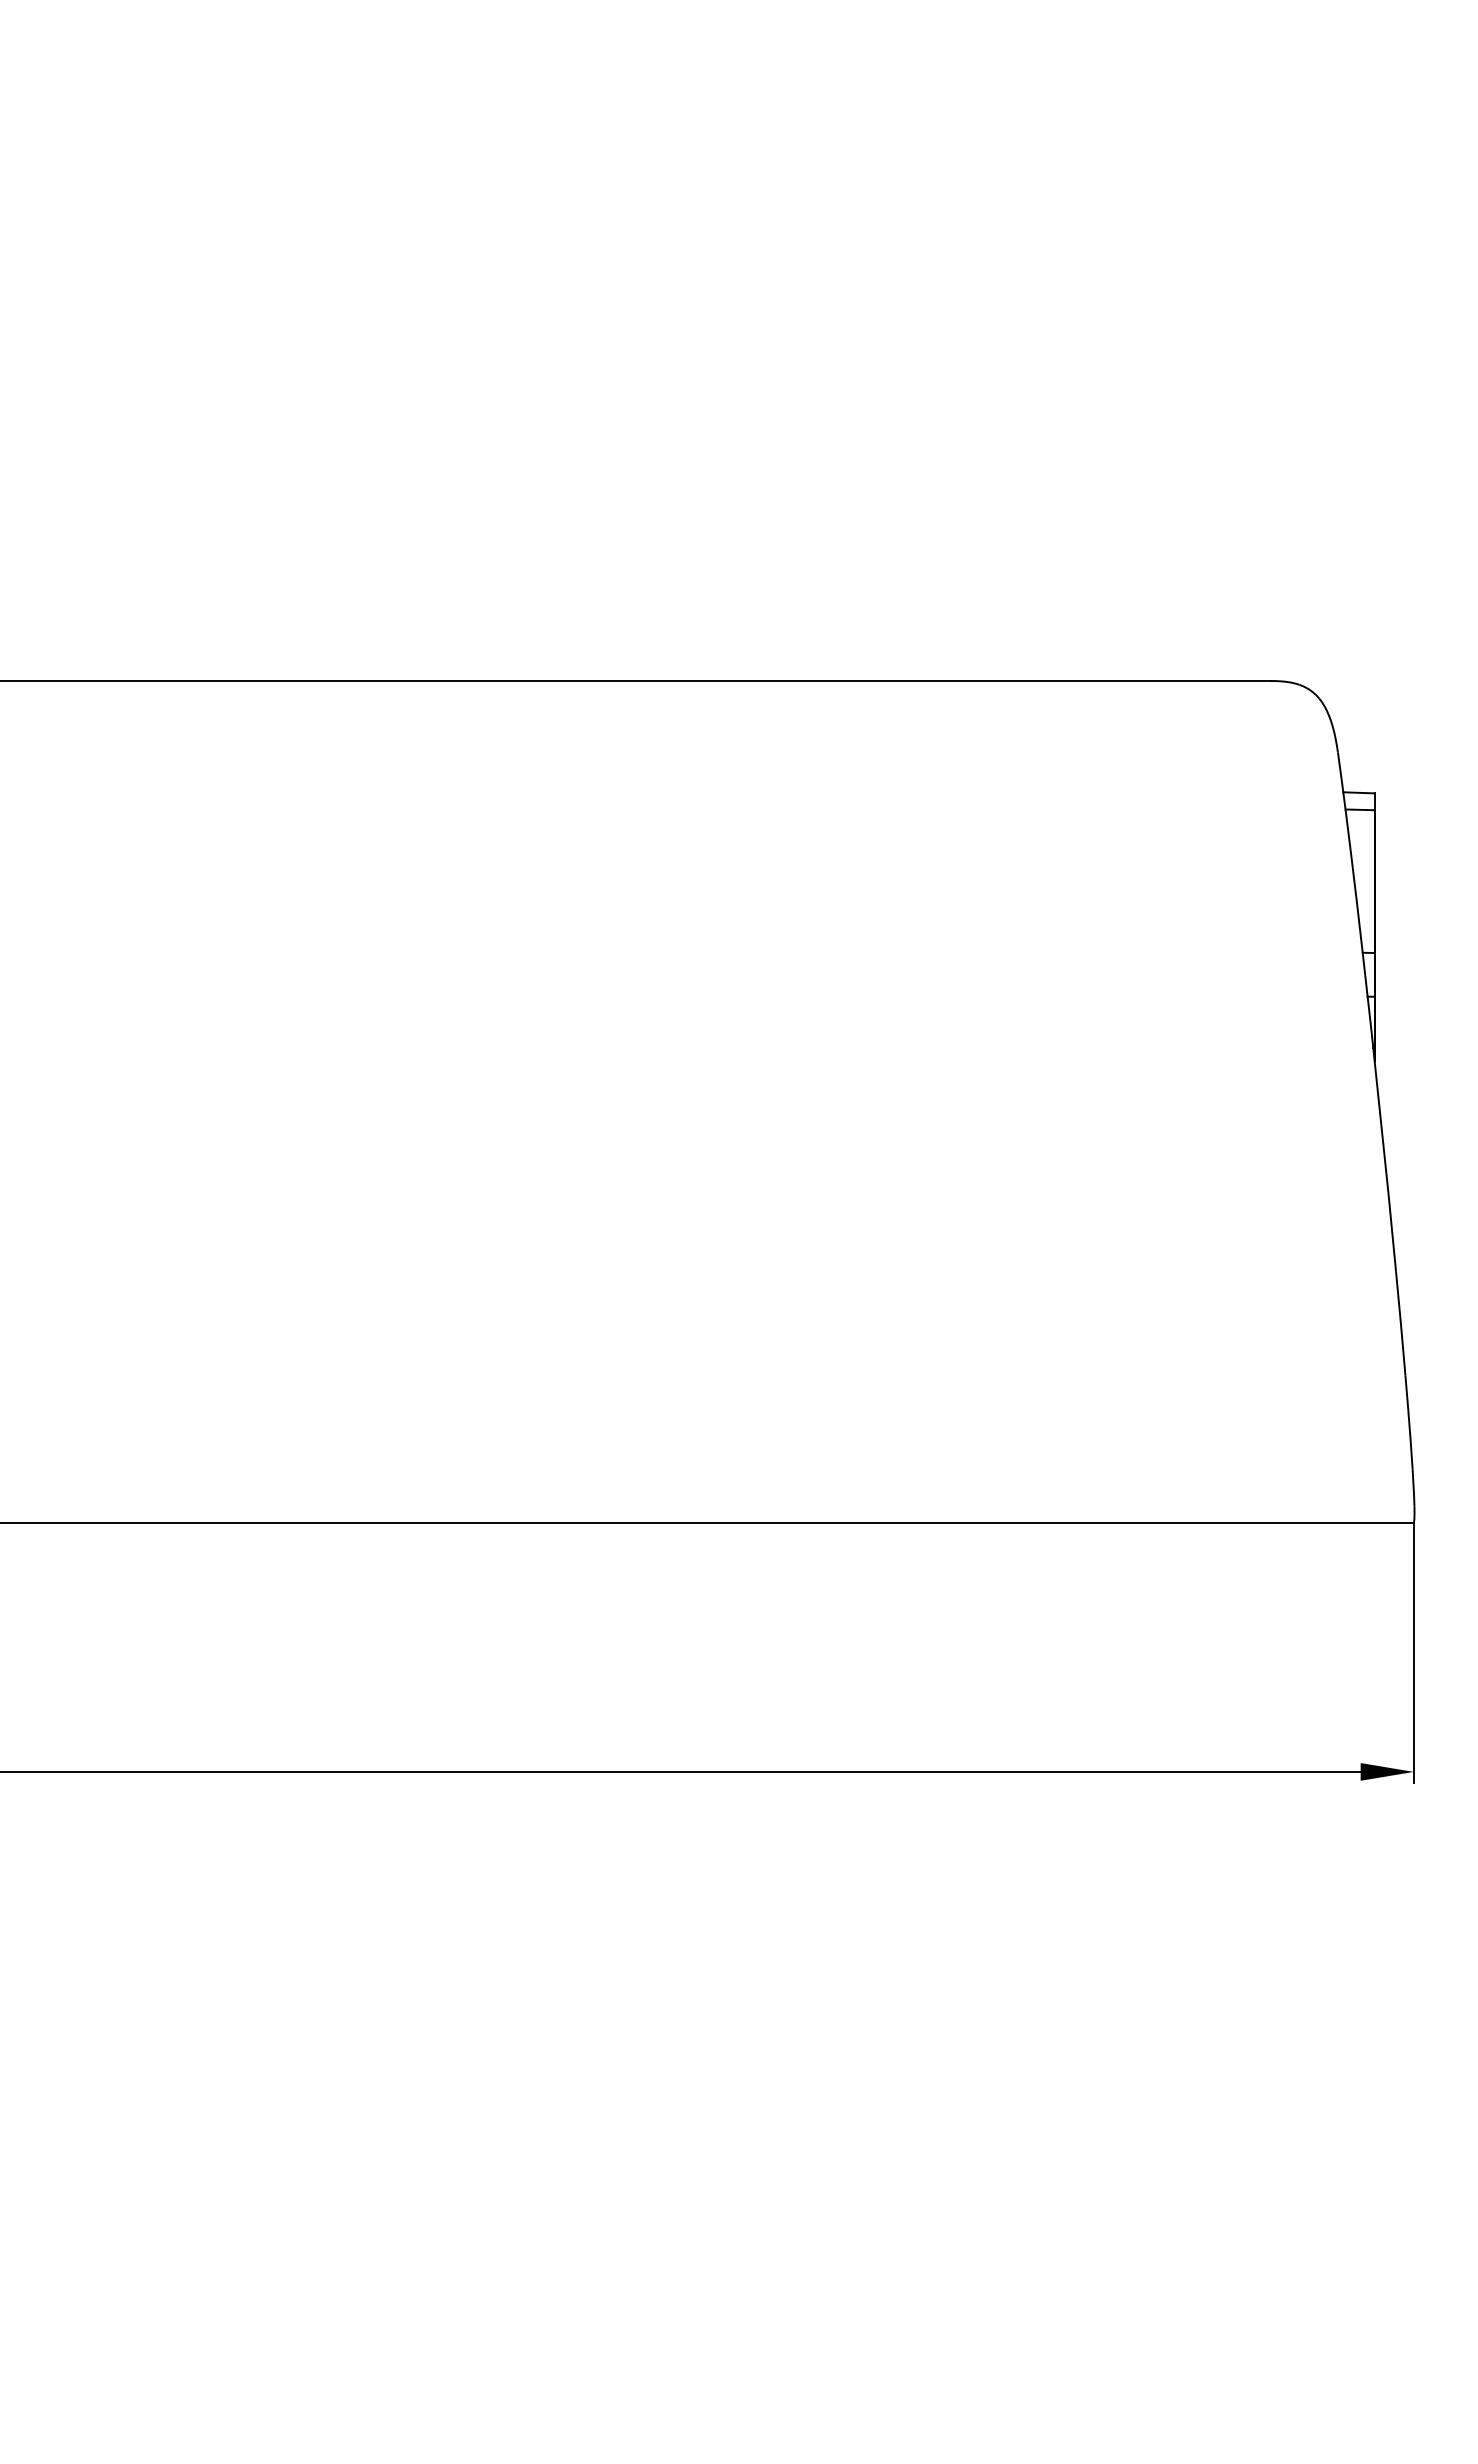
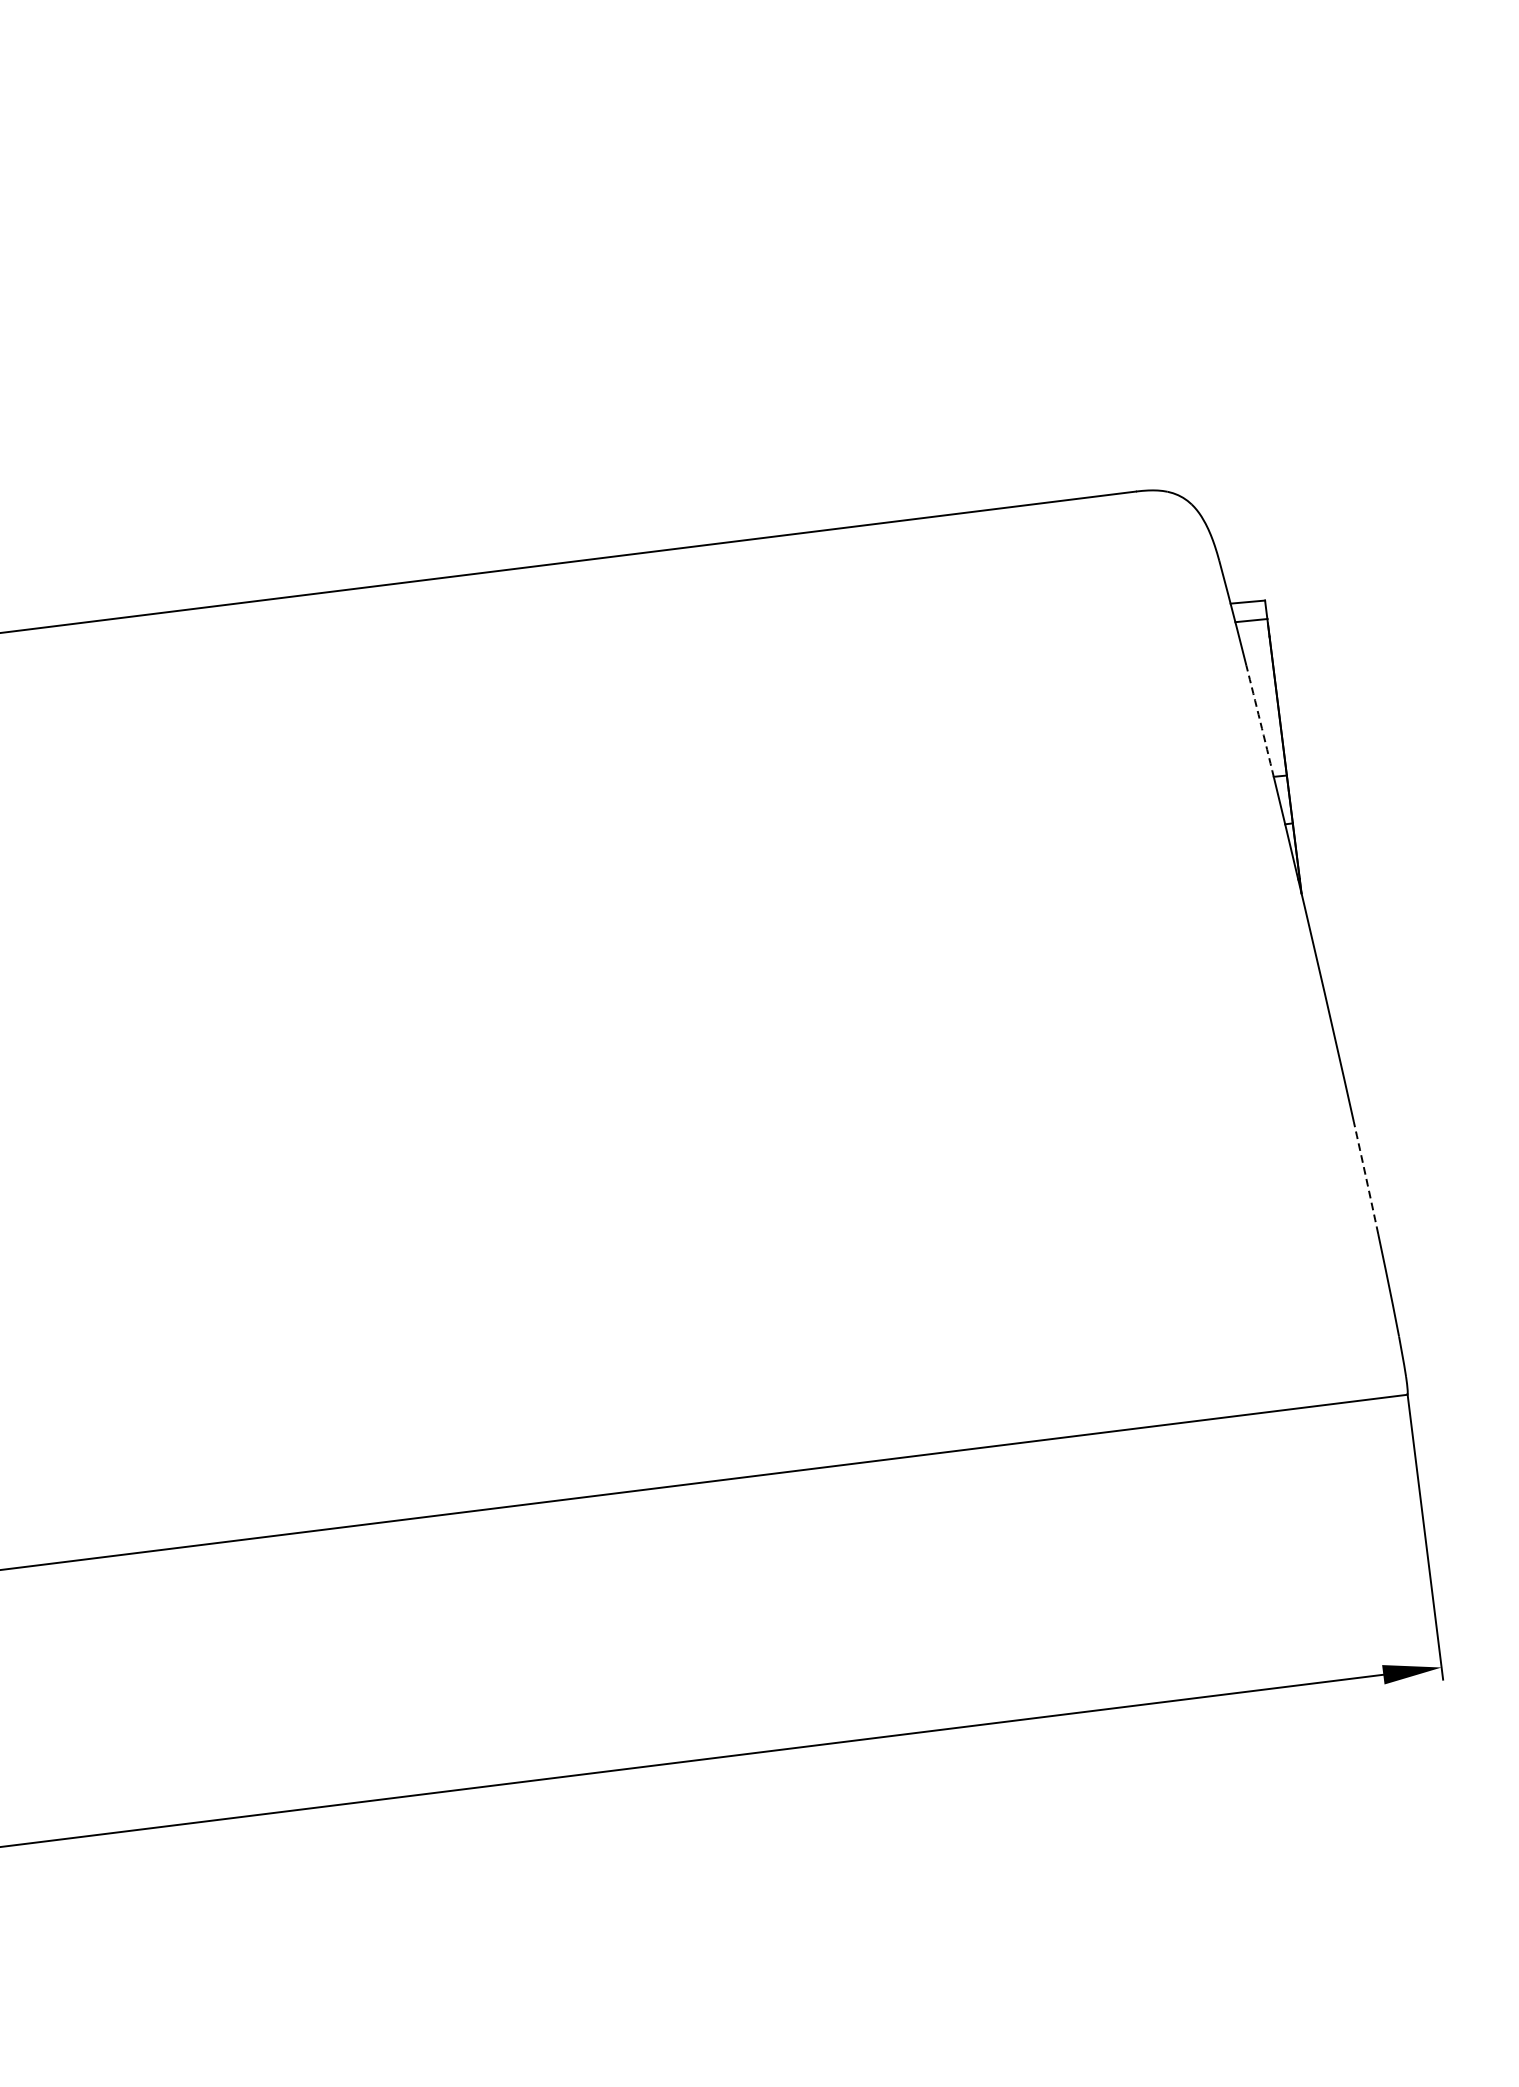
arc: (1356, 901) -> (1259, 721), solid -> dashed
arc: (1400, 1323) -> (1365, 1177), solid -> dashed

